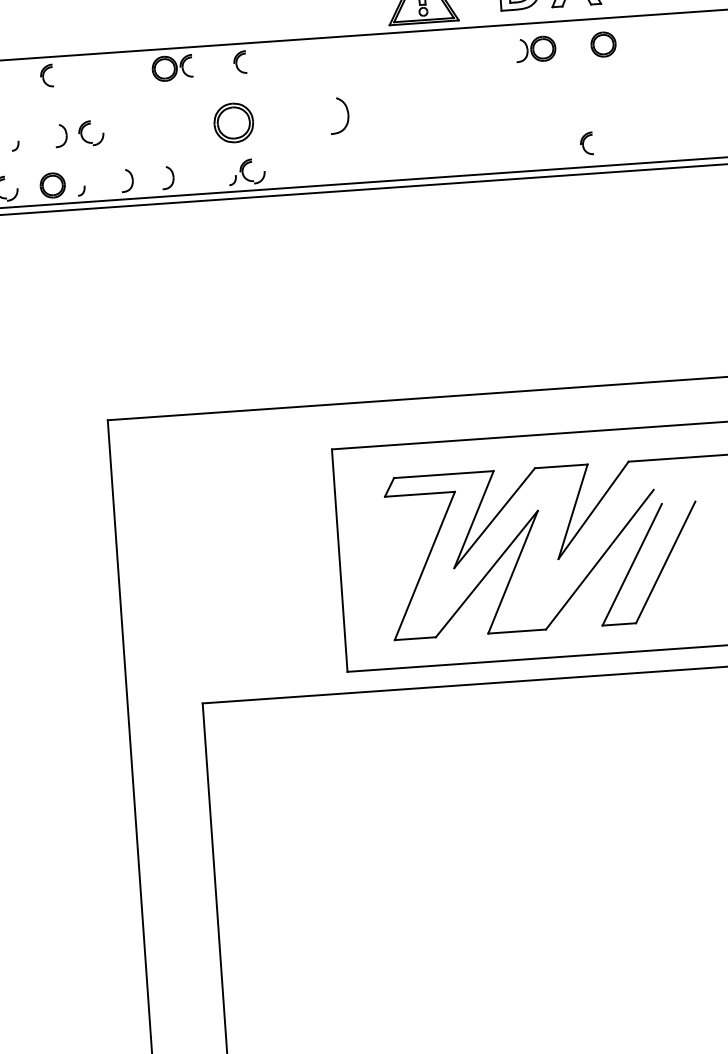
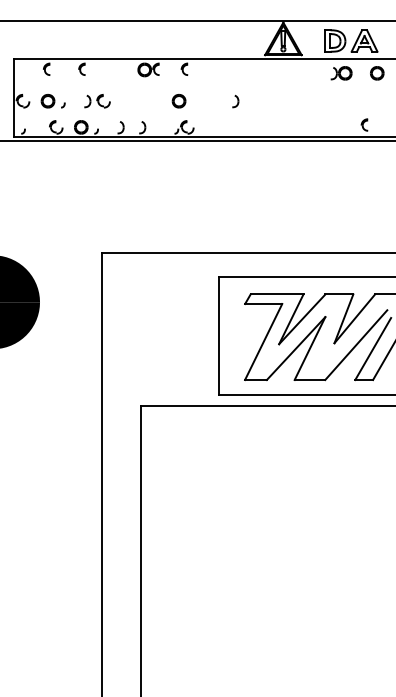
part: (340, 116) -> (235, 101), size x0.62
part: (232, 123) -> (178, 101), size x0.62

